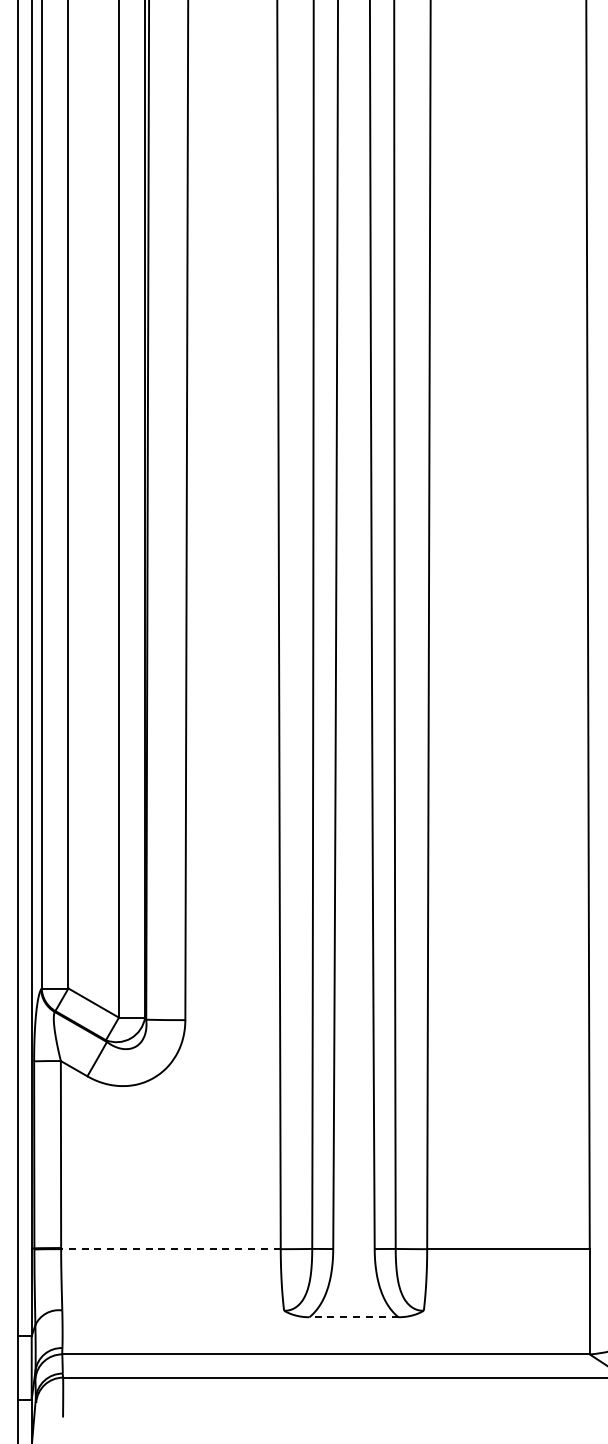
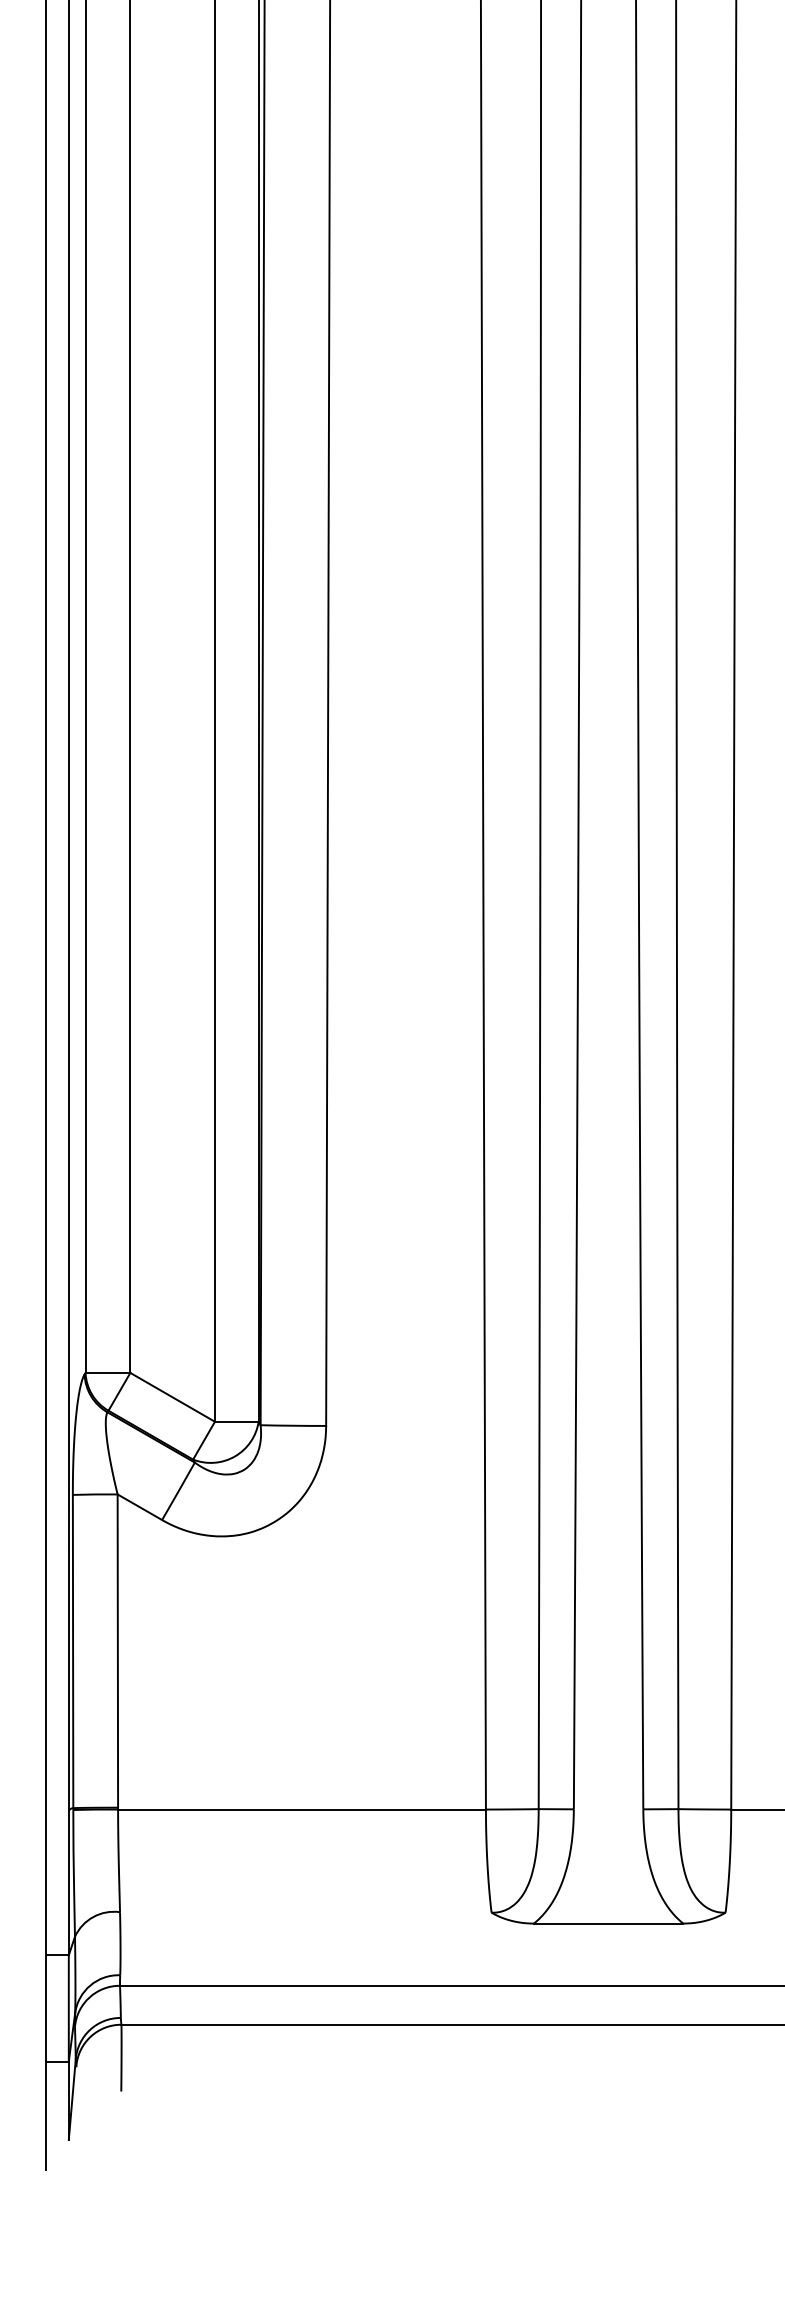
line: (170, 1249) -> (301, 1810), dashed -> solid
line: (353, 1317) -> (607, 1923), dashed -> solid

